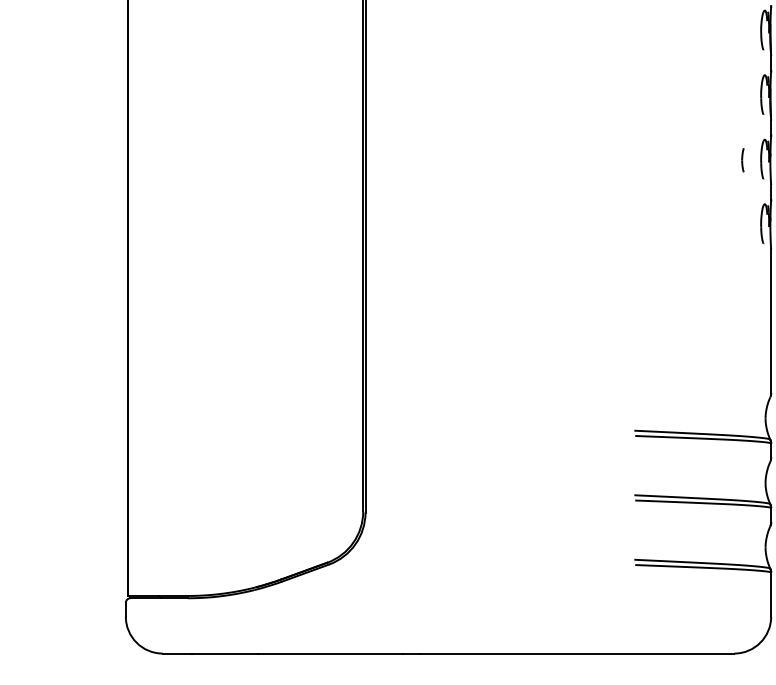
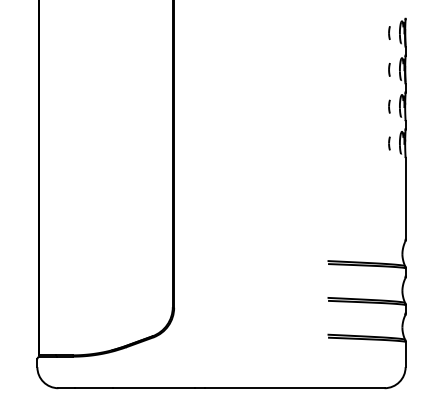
line: (742, 30) -> (389, 32), added
line: (742, 95) -> (389, 69), added
line: (742, 224) -> (389, 143), added

